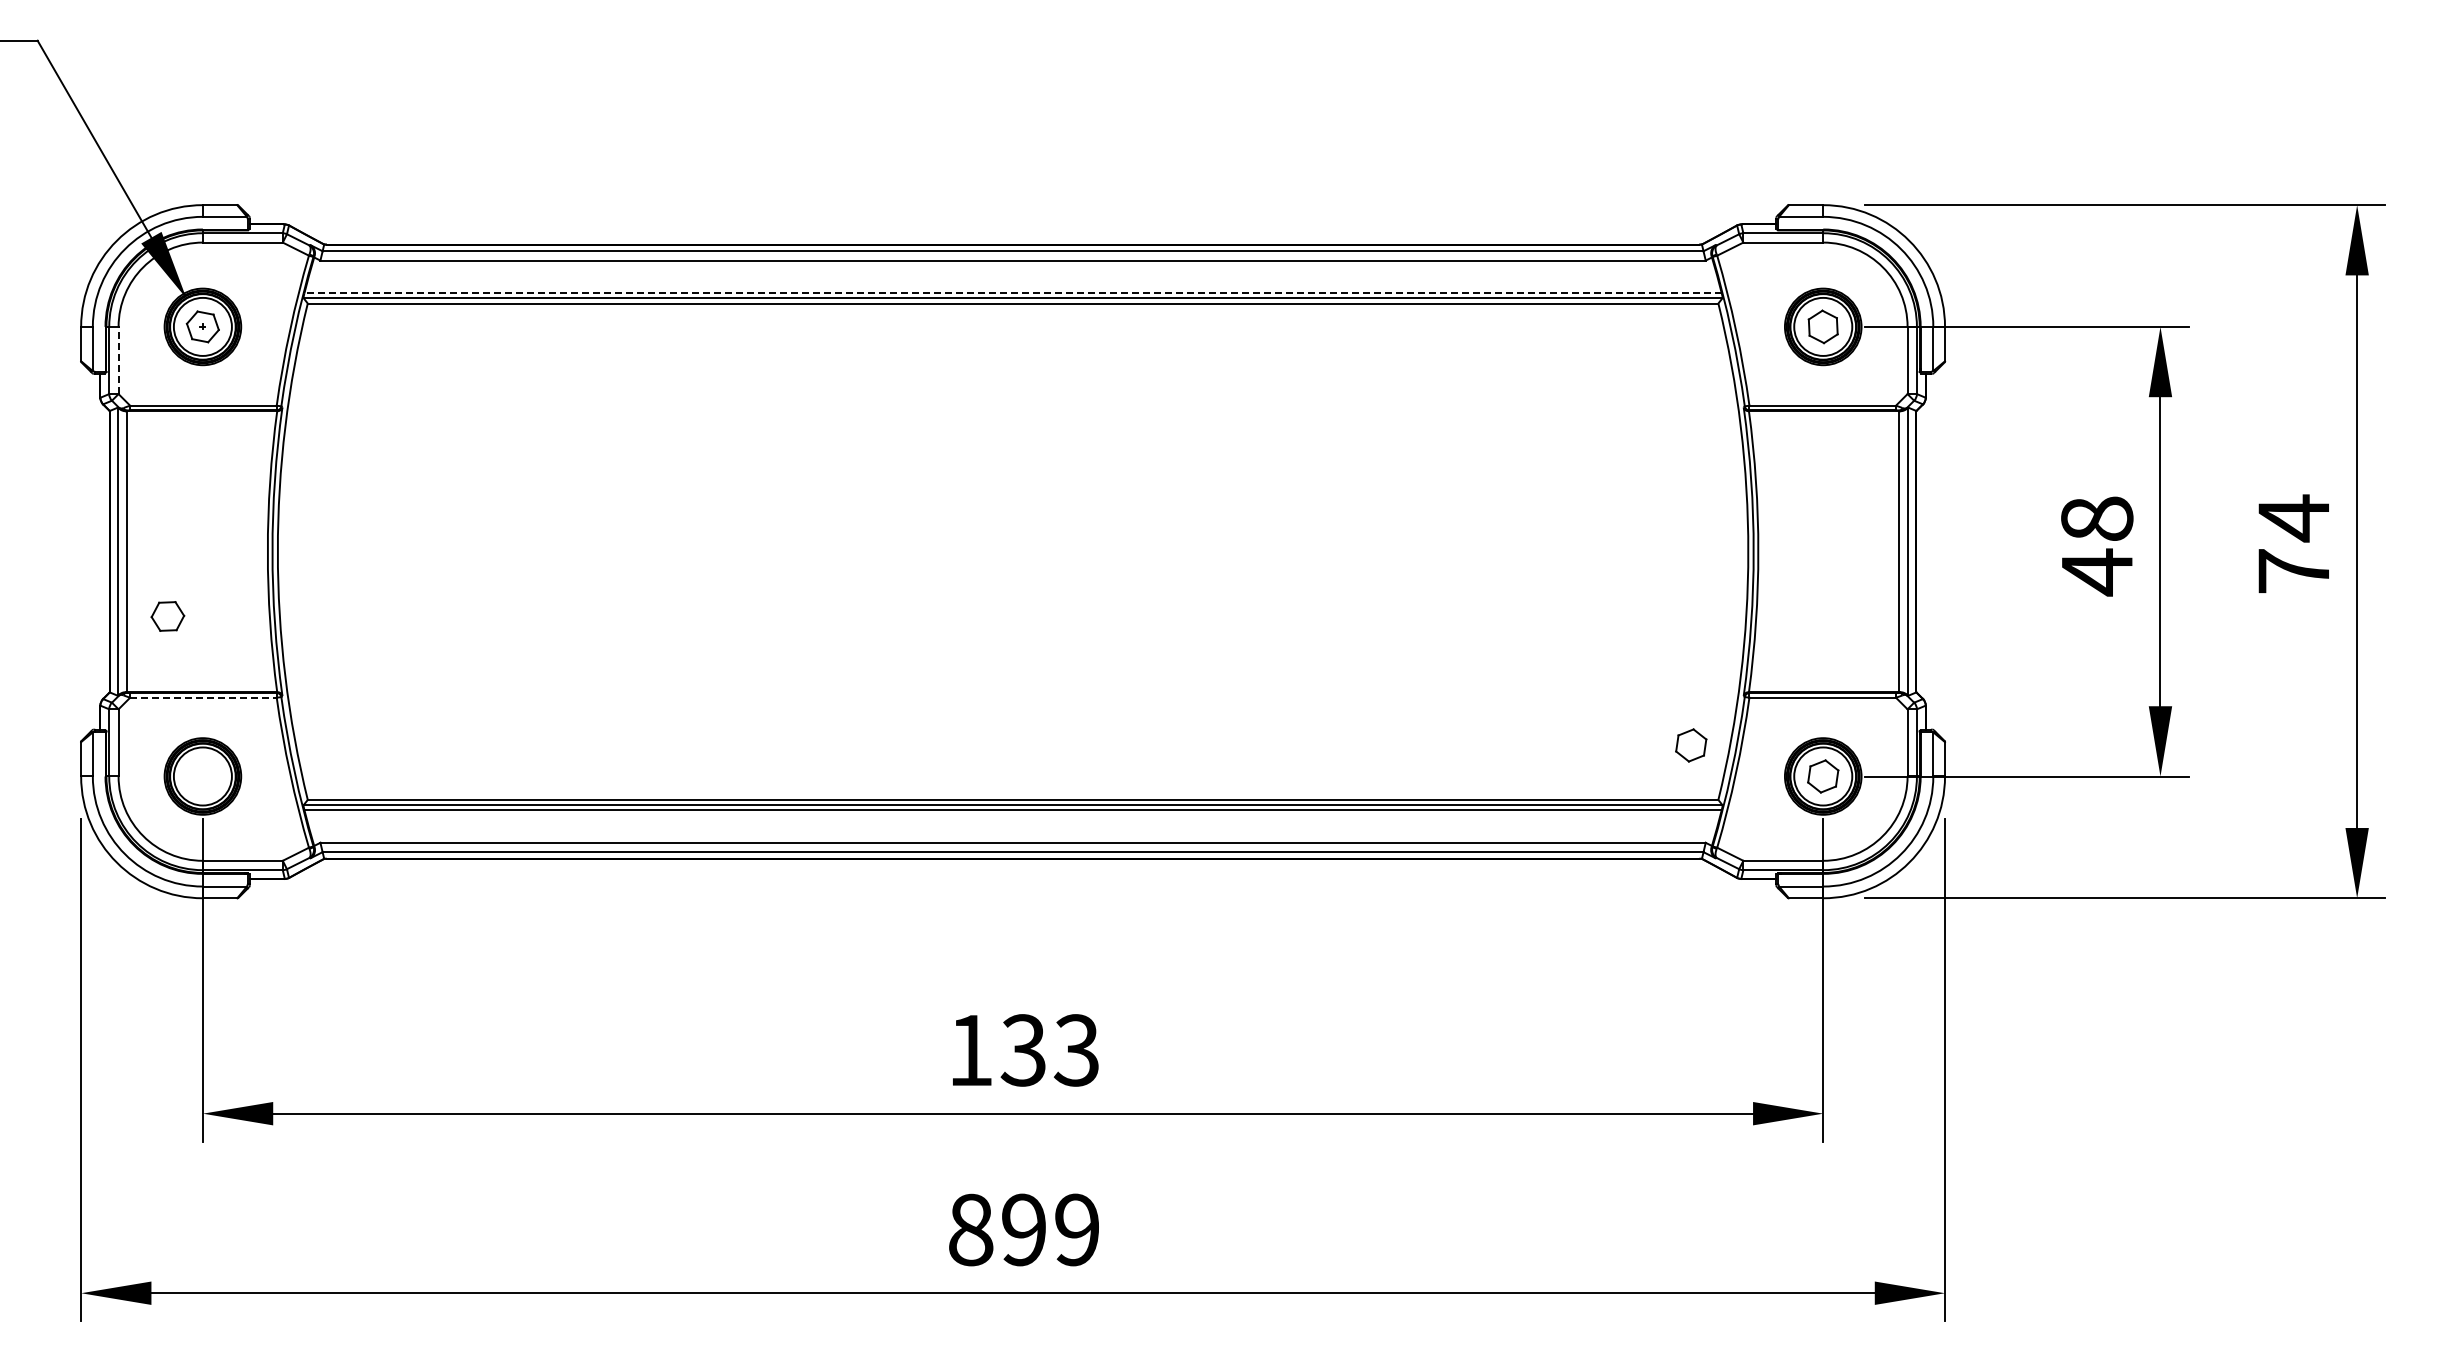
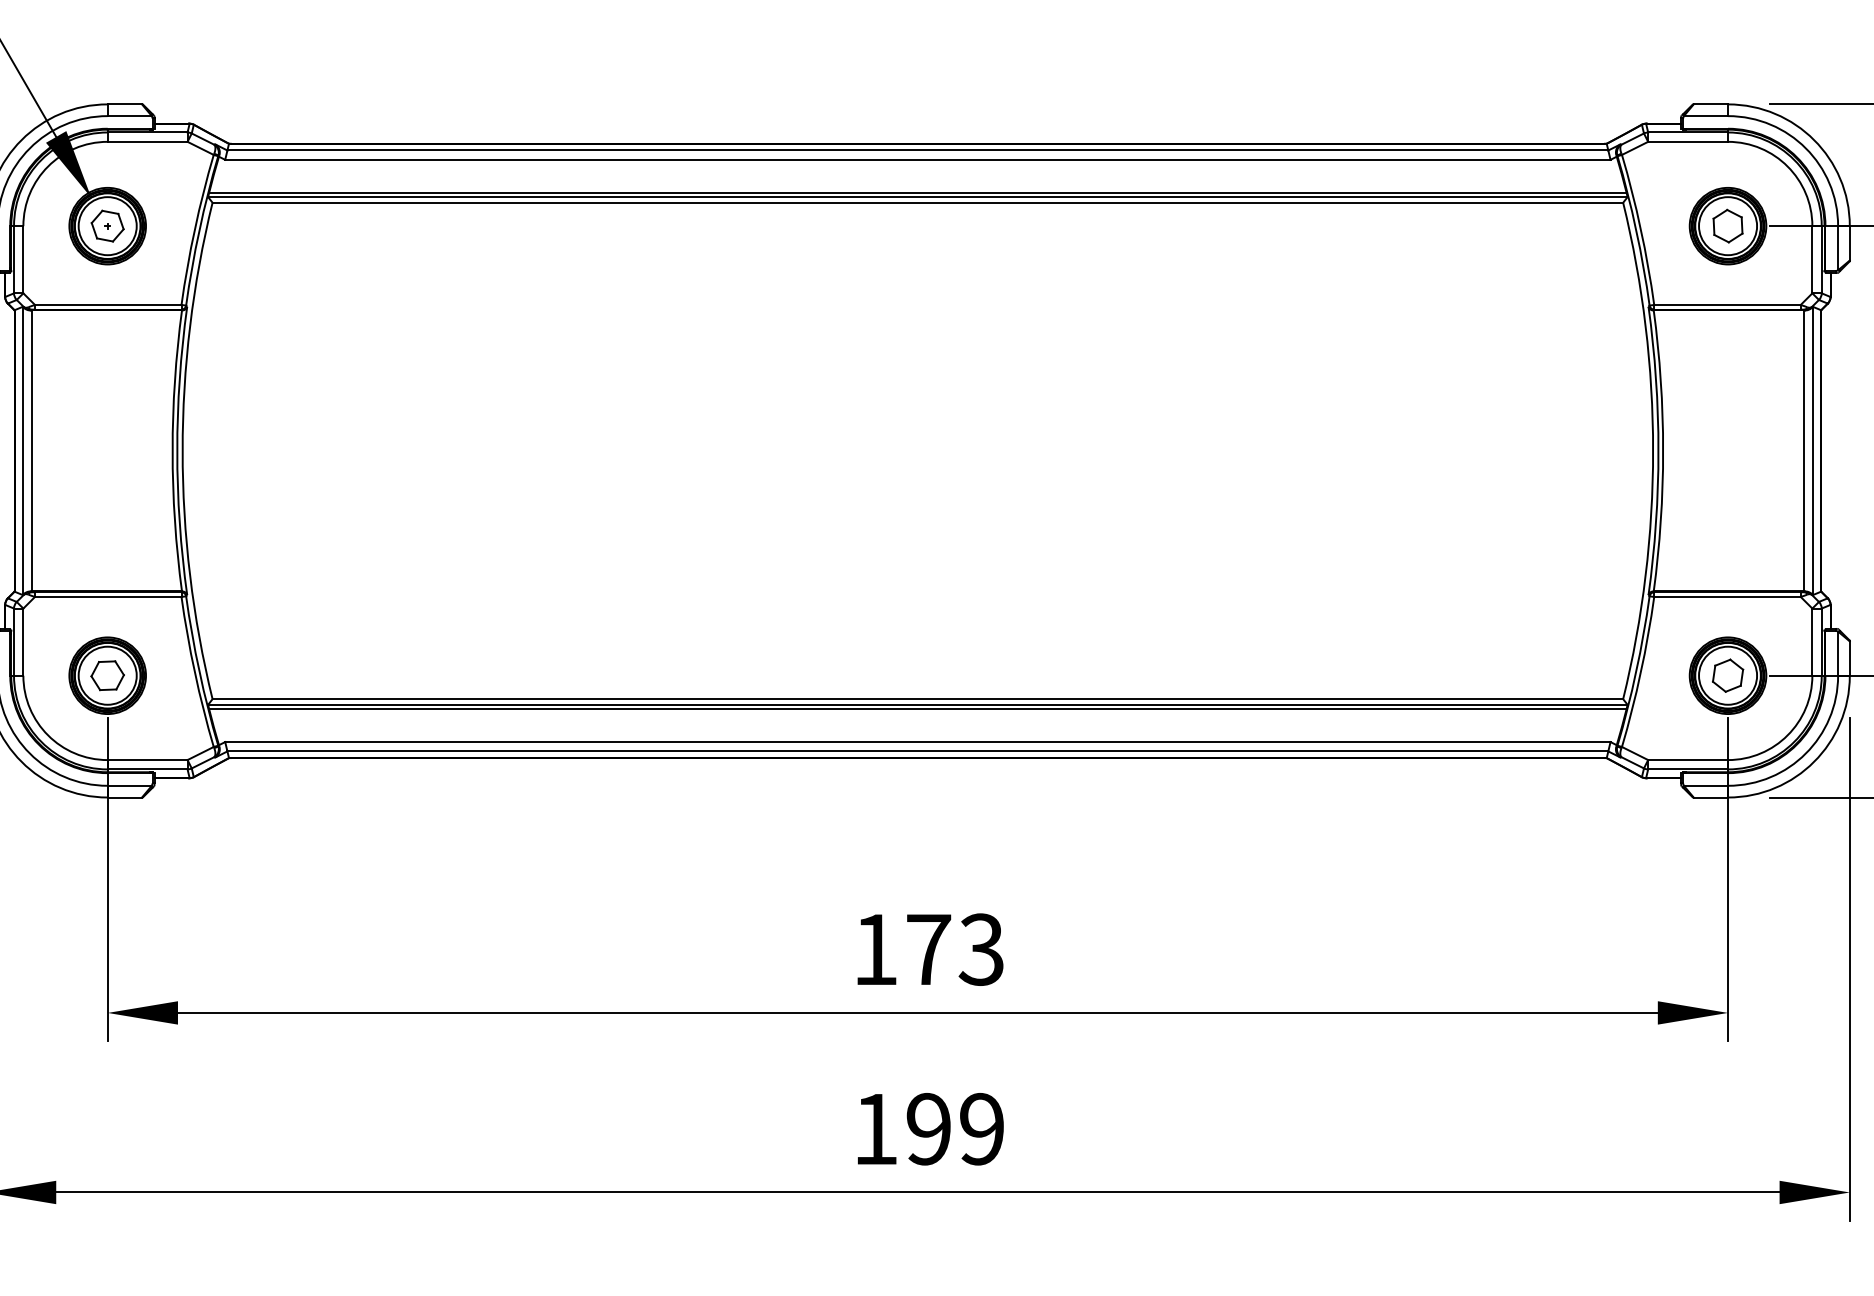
line: (1013, 293) -> (918, 192), dashed -> solid
line: (118, 360) -> (23, 259), dashed -> solid
part: (167, 616) -> (107, 675), moved
line: (203, 697) -> (108, 596), dashed -> solid
part: (1691, 745) -> (1596, 644), removed
text: (1023, 1050) -> (928, 949), 133 -> 173
text: (971, 1229) -> (876, 1128), 899 -> 199

